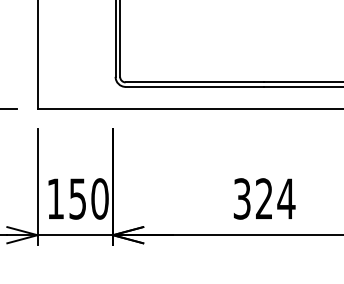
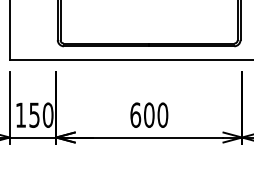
text: (264, 197) -> (149, 114), 324 -> 600

